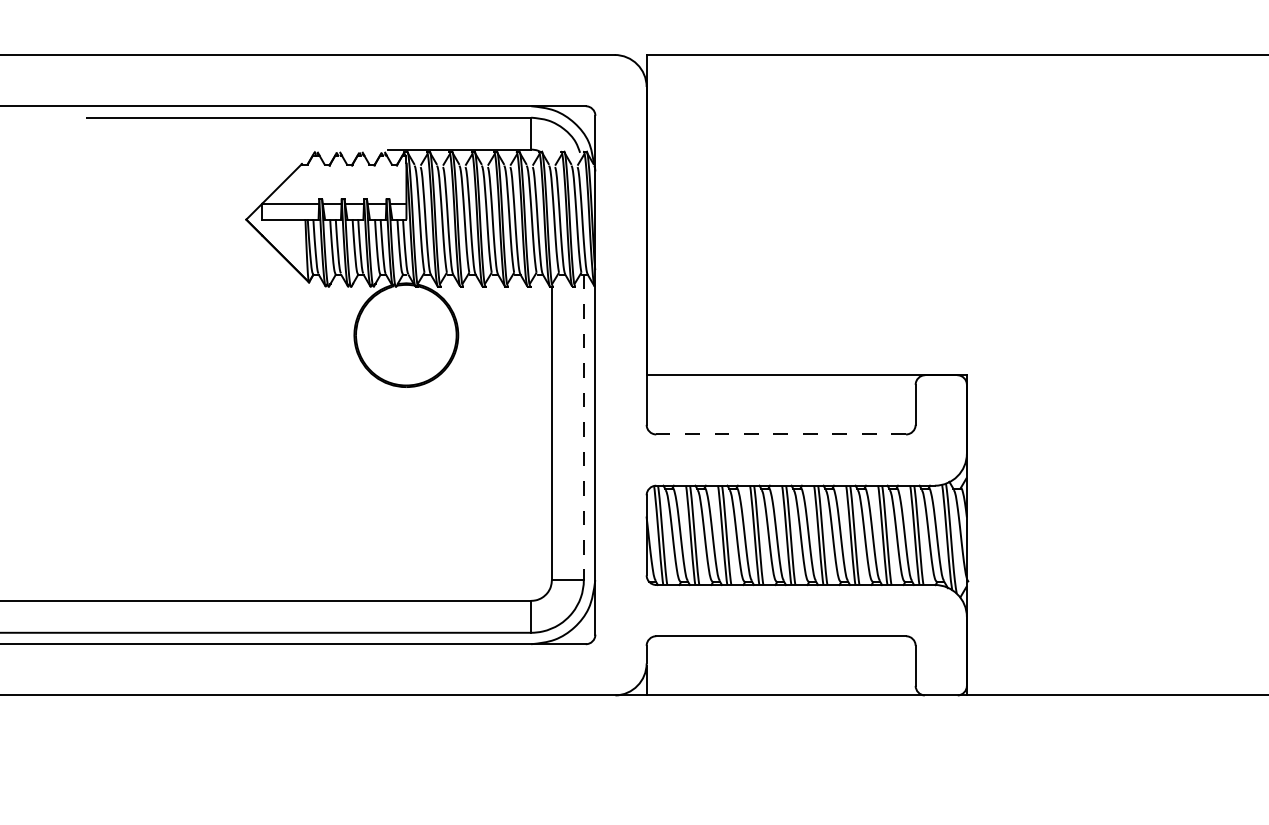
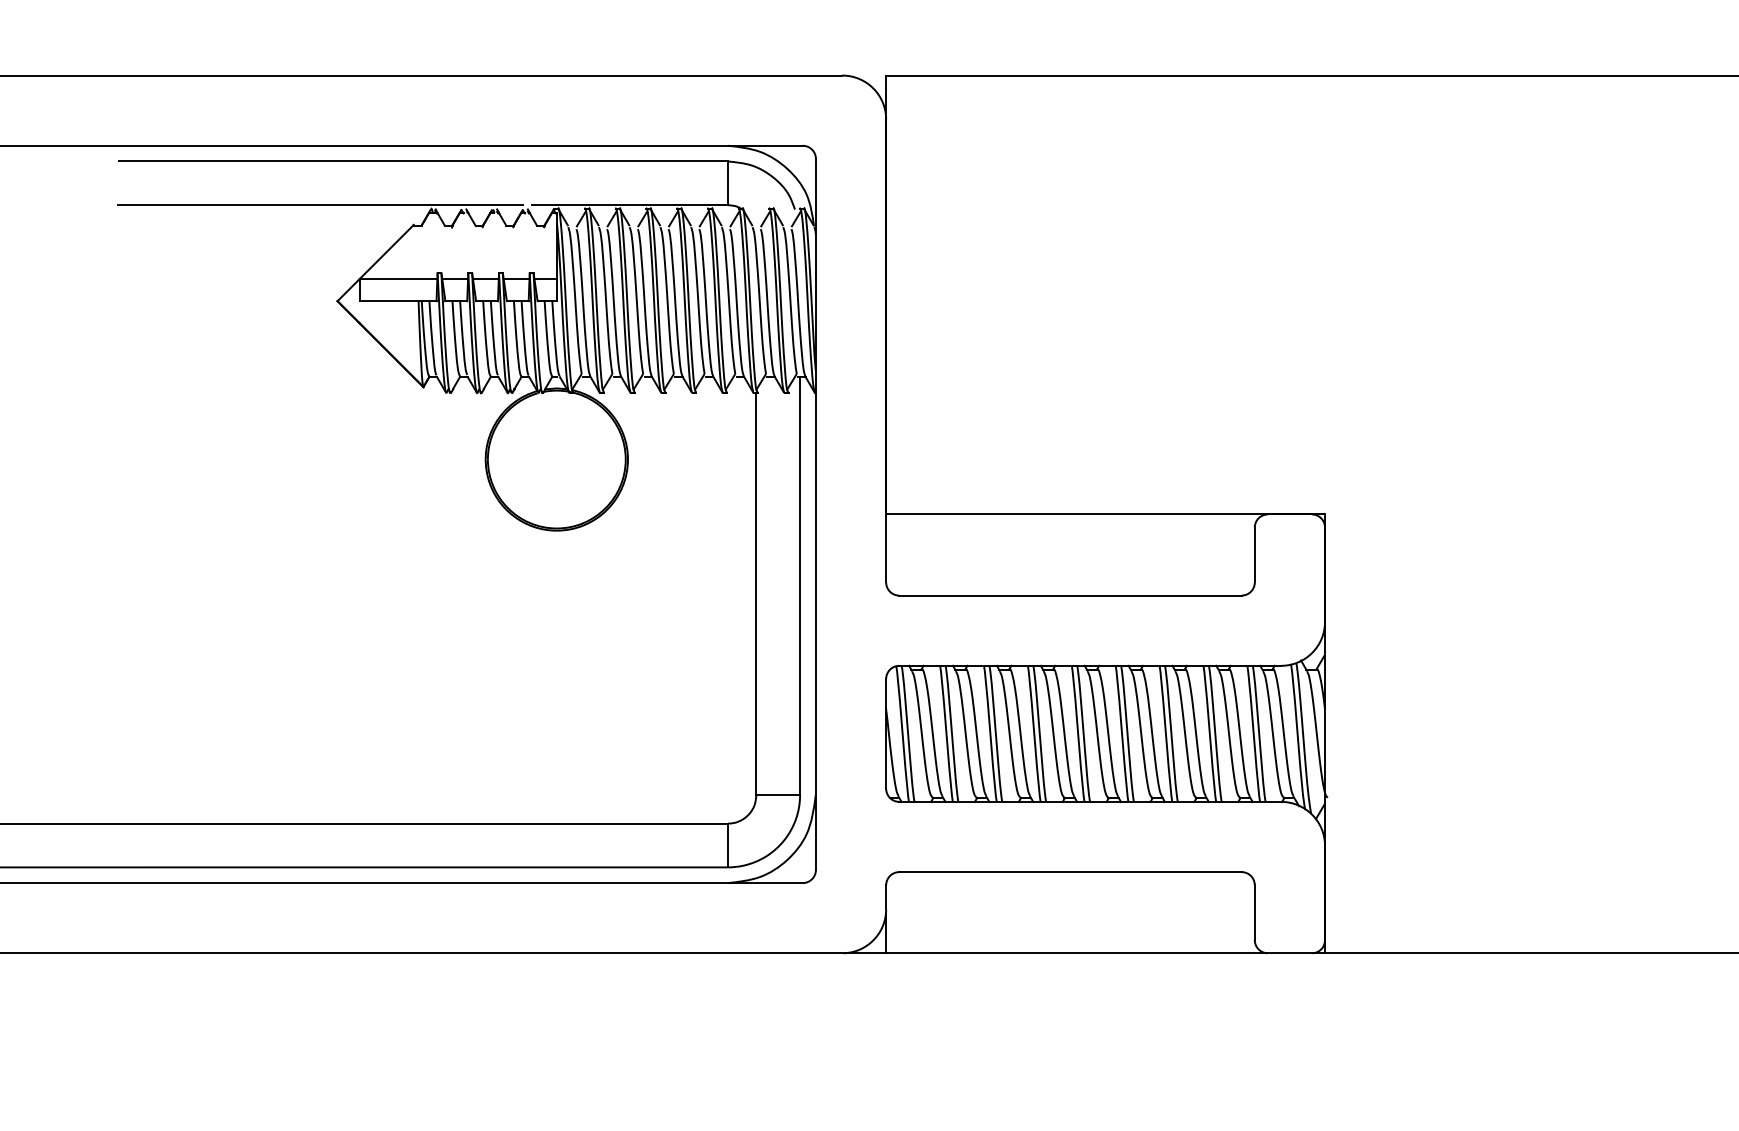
line: (233, 149) -> (319, 205), added
line: (584, 427) -> (800, 586), dashed -> solid
line: (780, 434) -> (1069, 595), dashed -> solid

